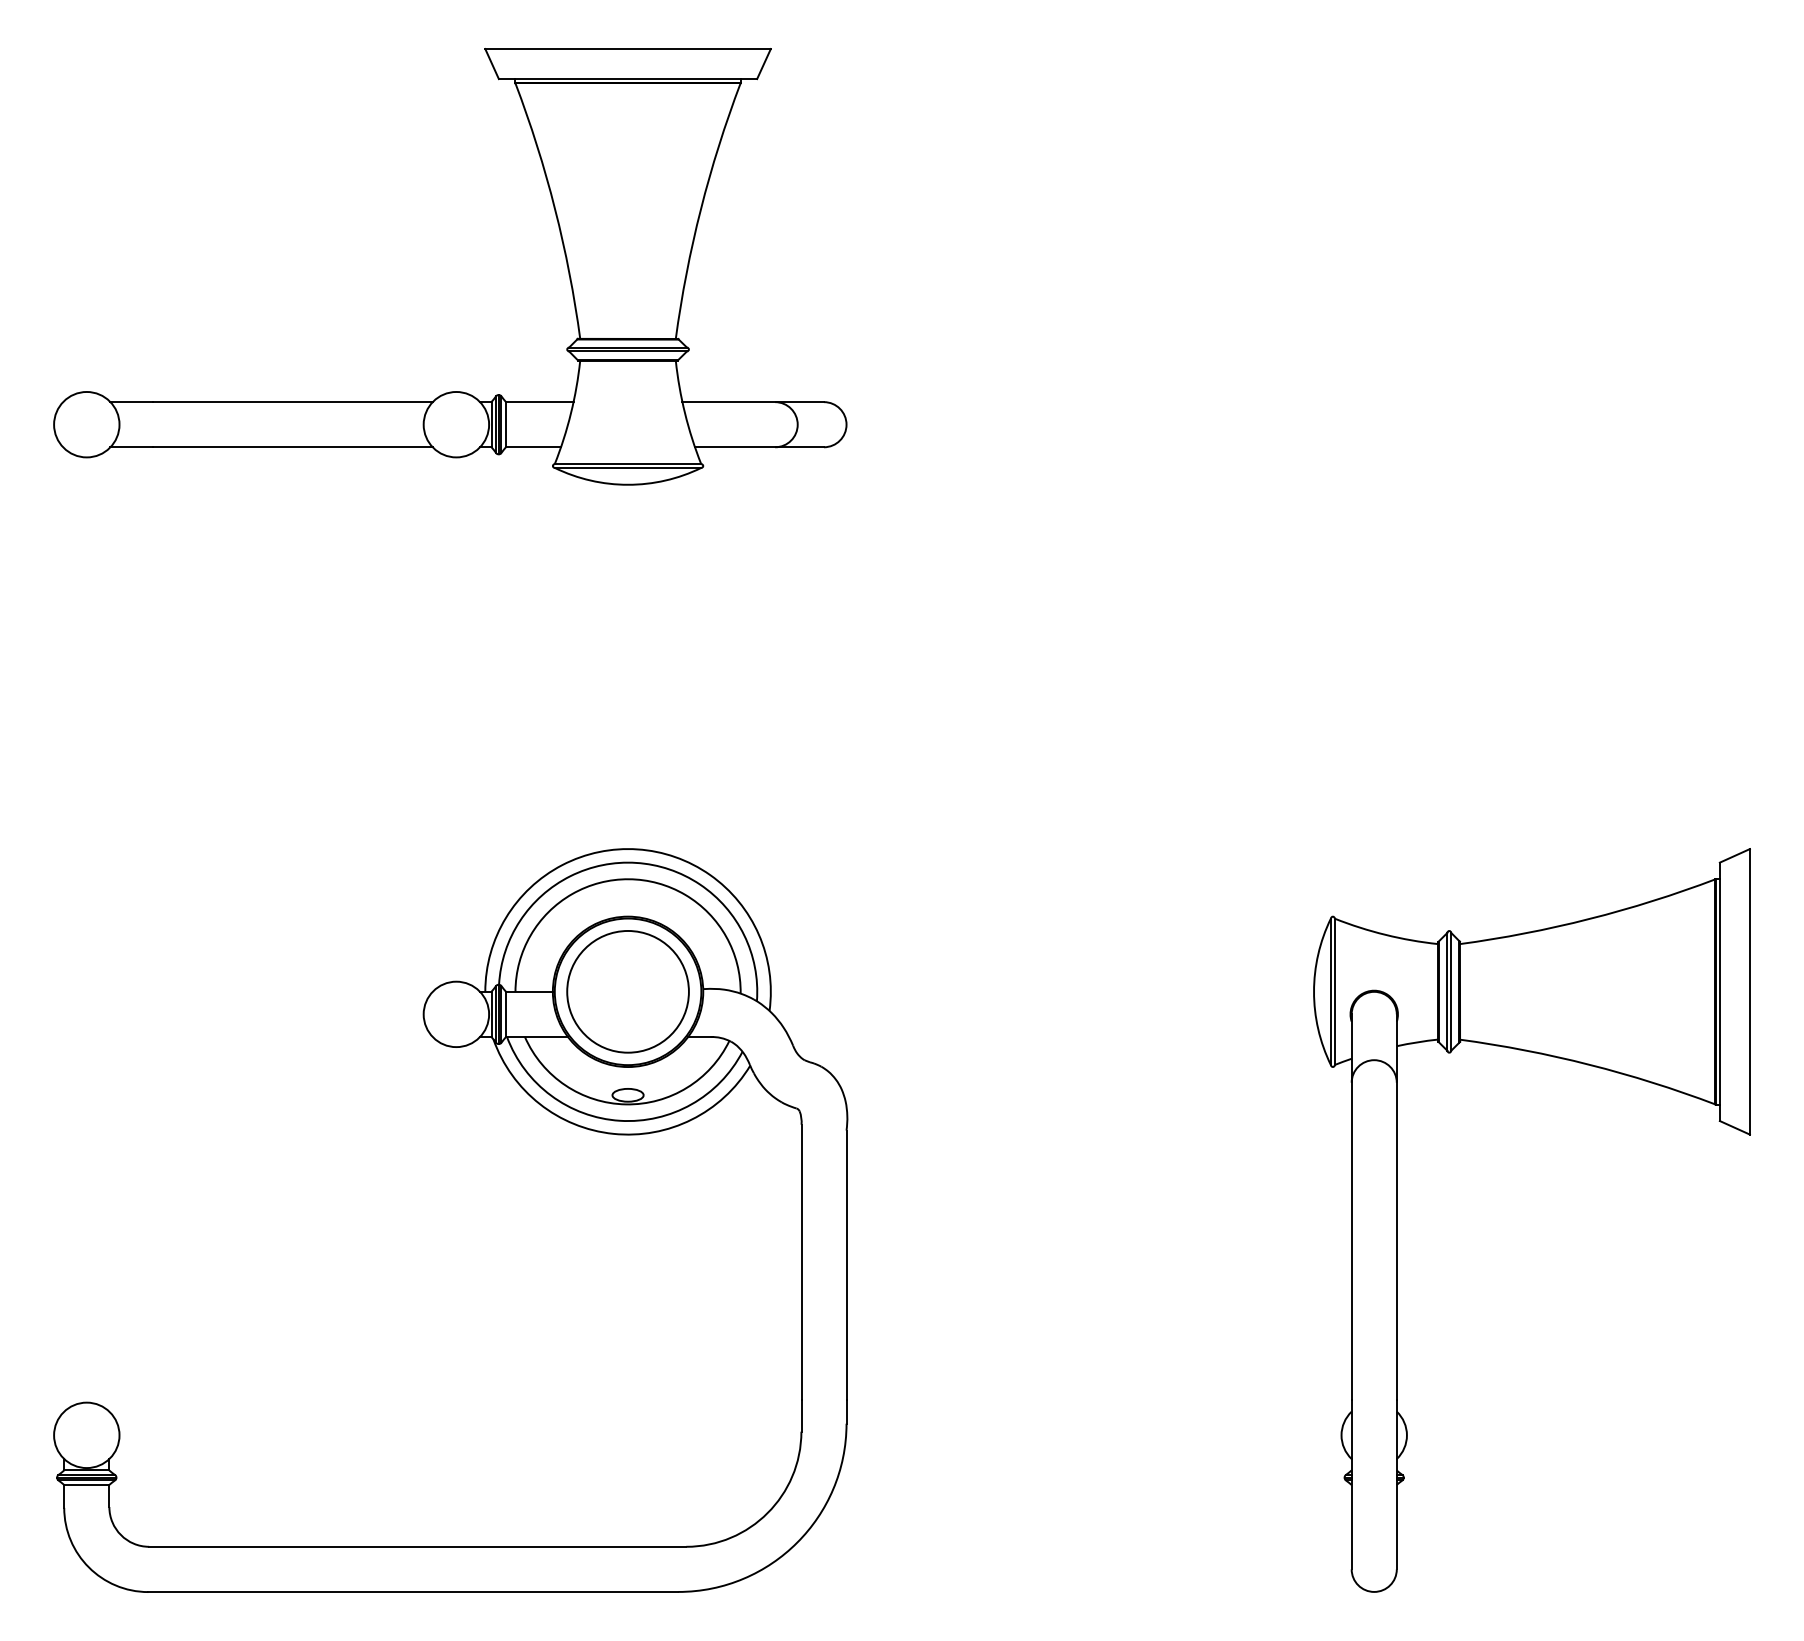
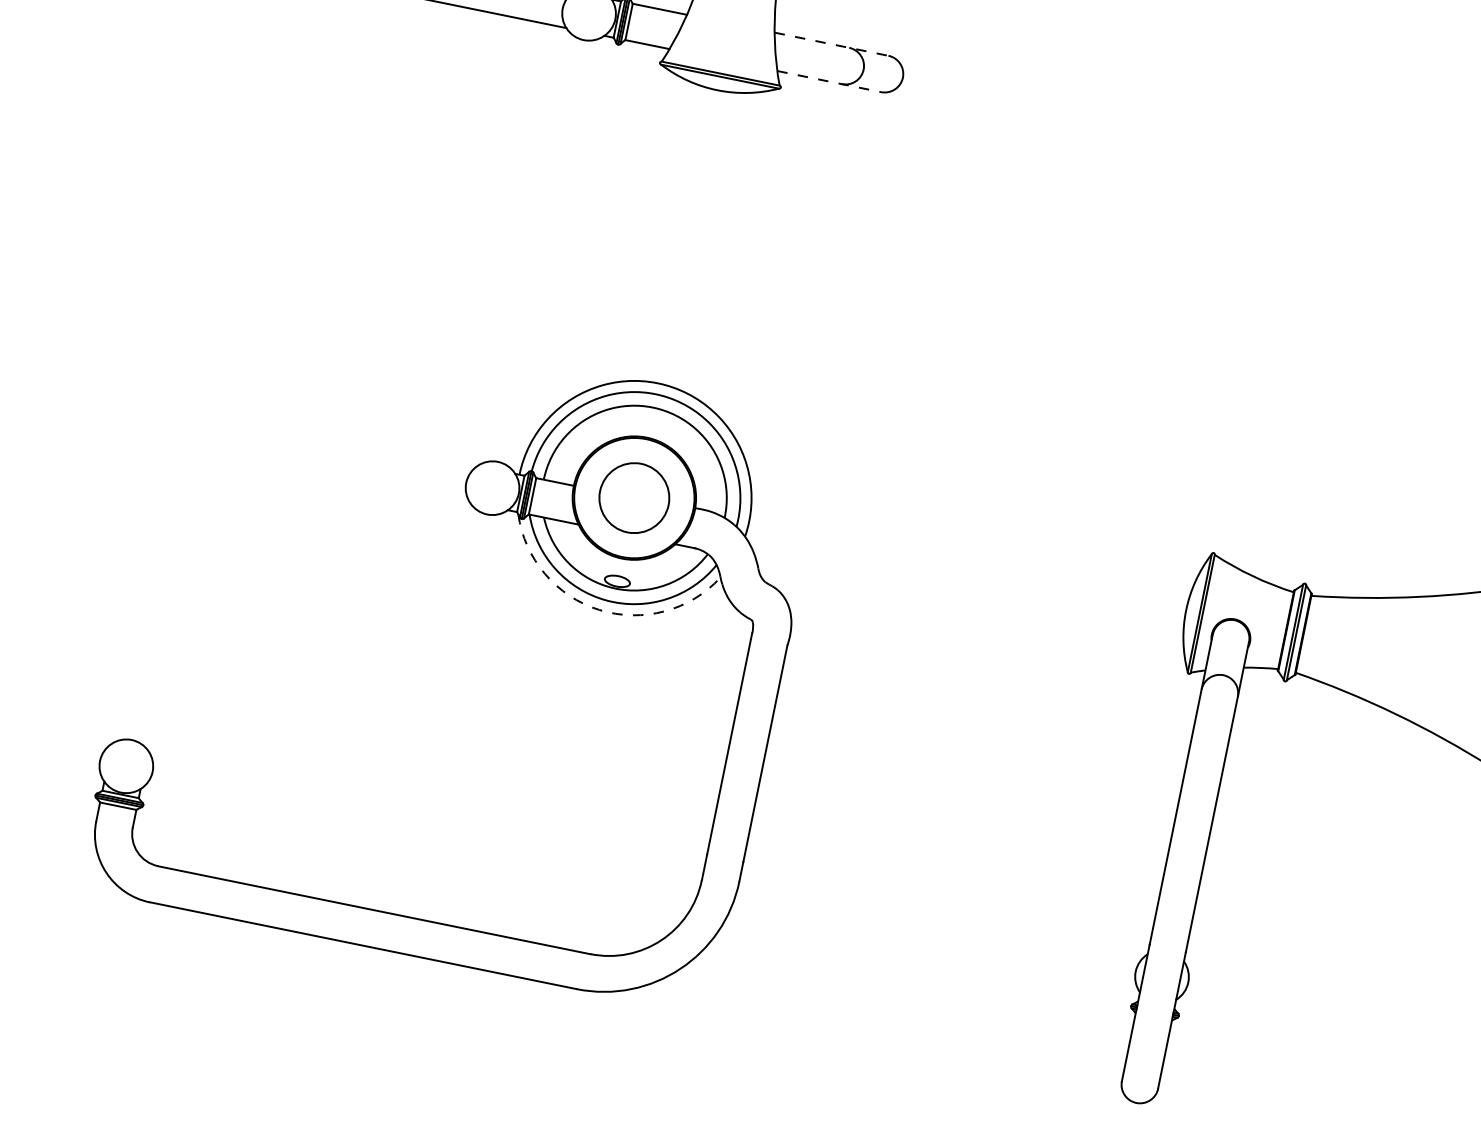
line: (753, 402) -> (831, 44), solid -> dashed
line: (760, 447) -> (829, 81), solid -> dashed
circle: (627, 991) -> (633, 497), size x0.7
arc: (613, 1133) -> (599, 609), solid -> dashed

